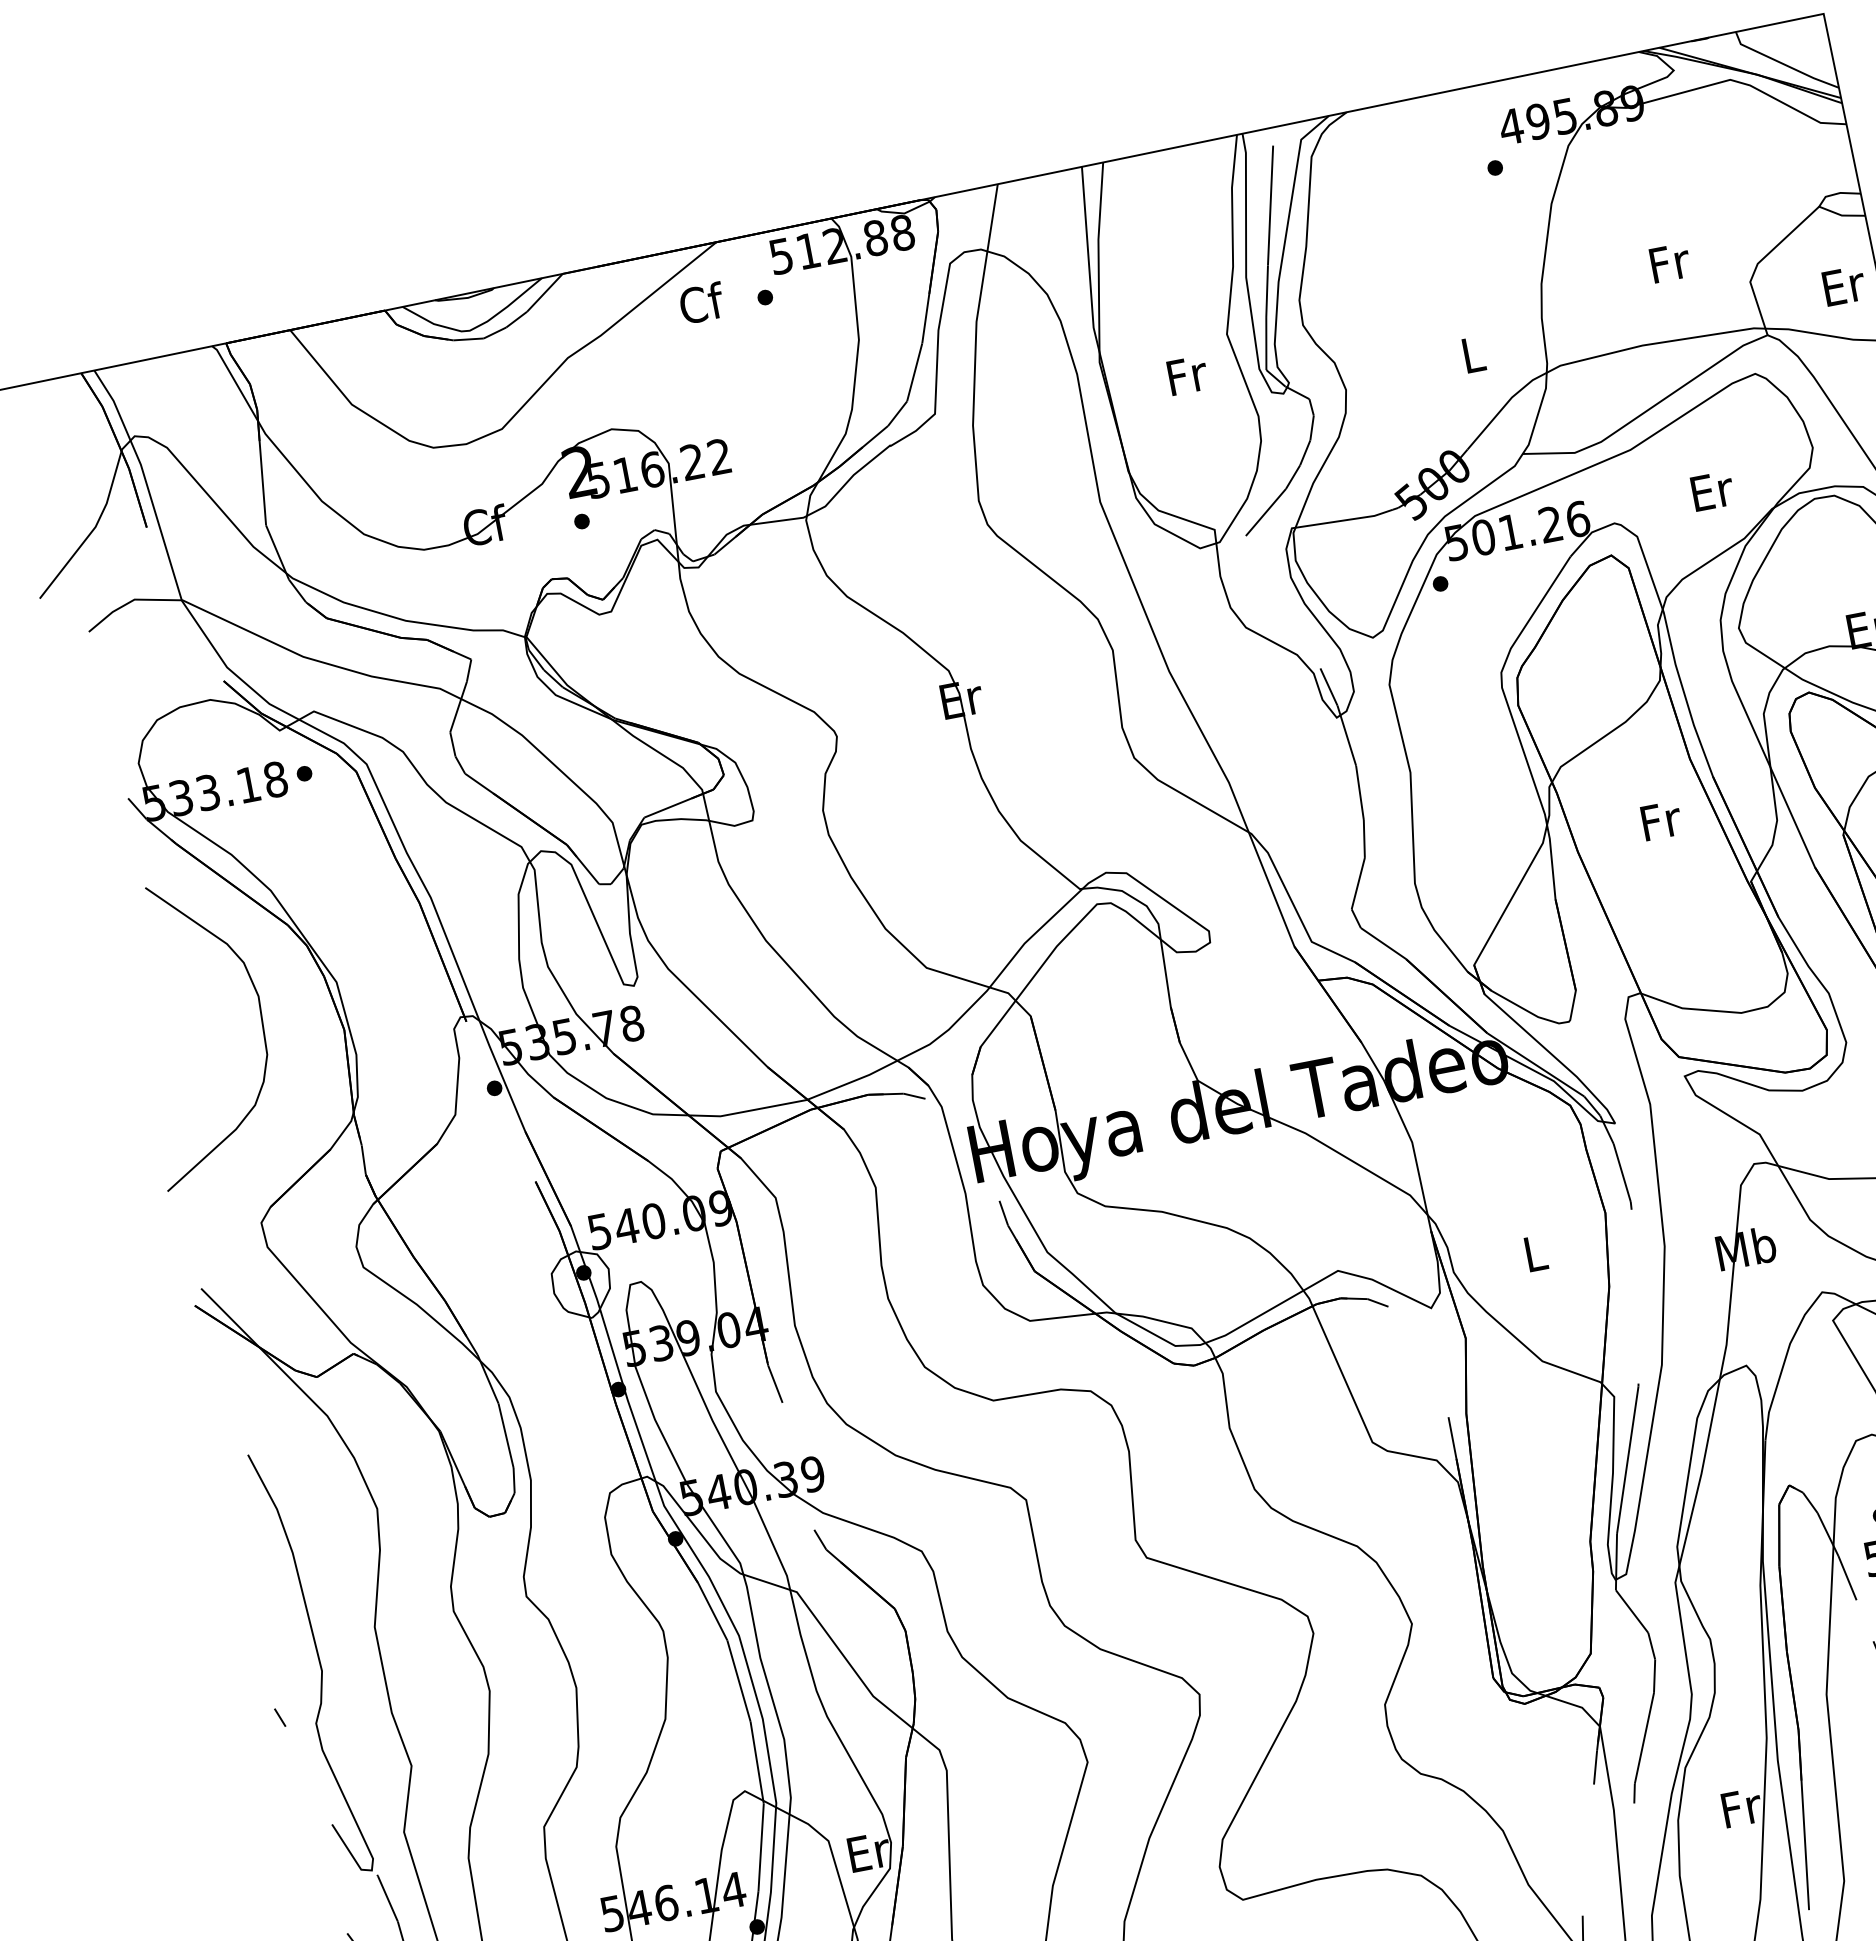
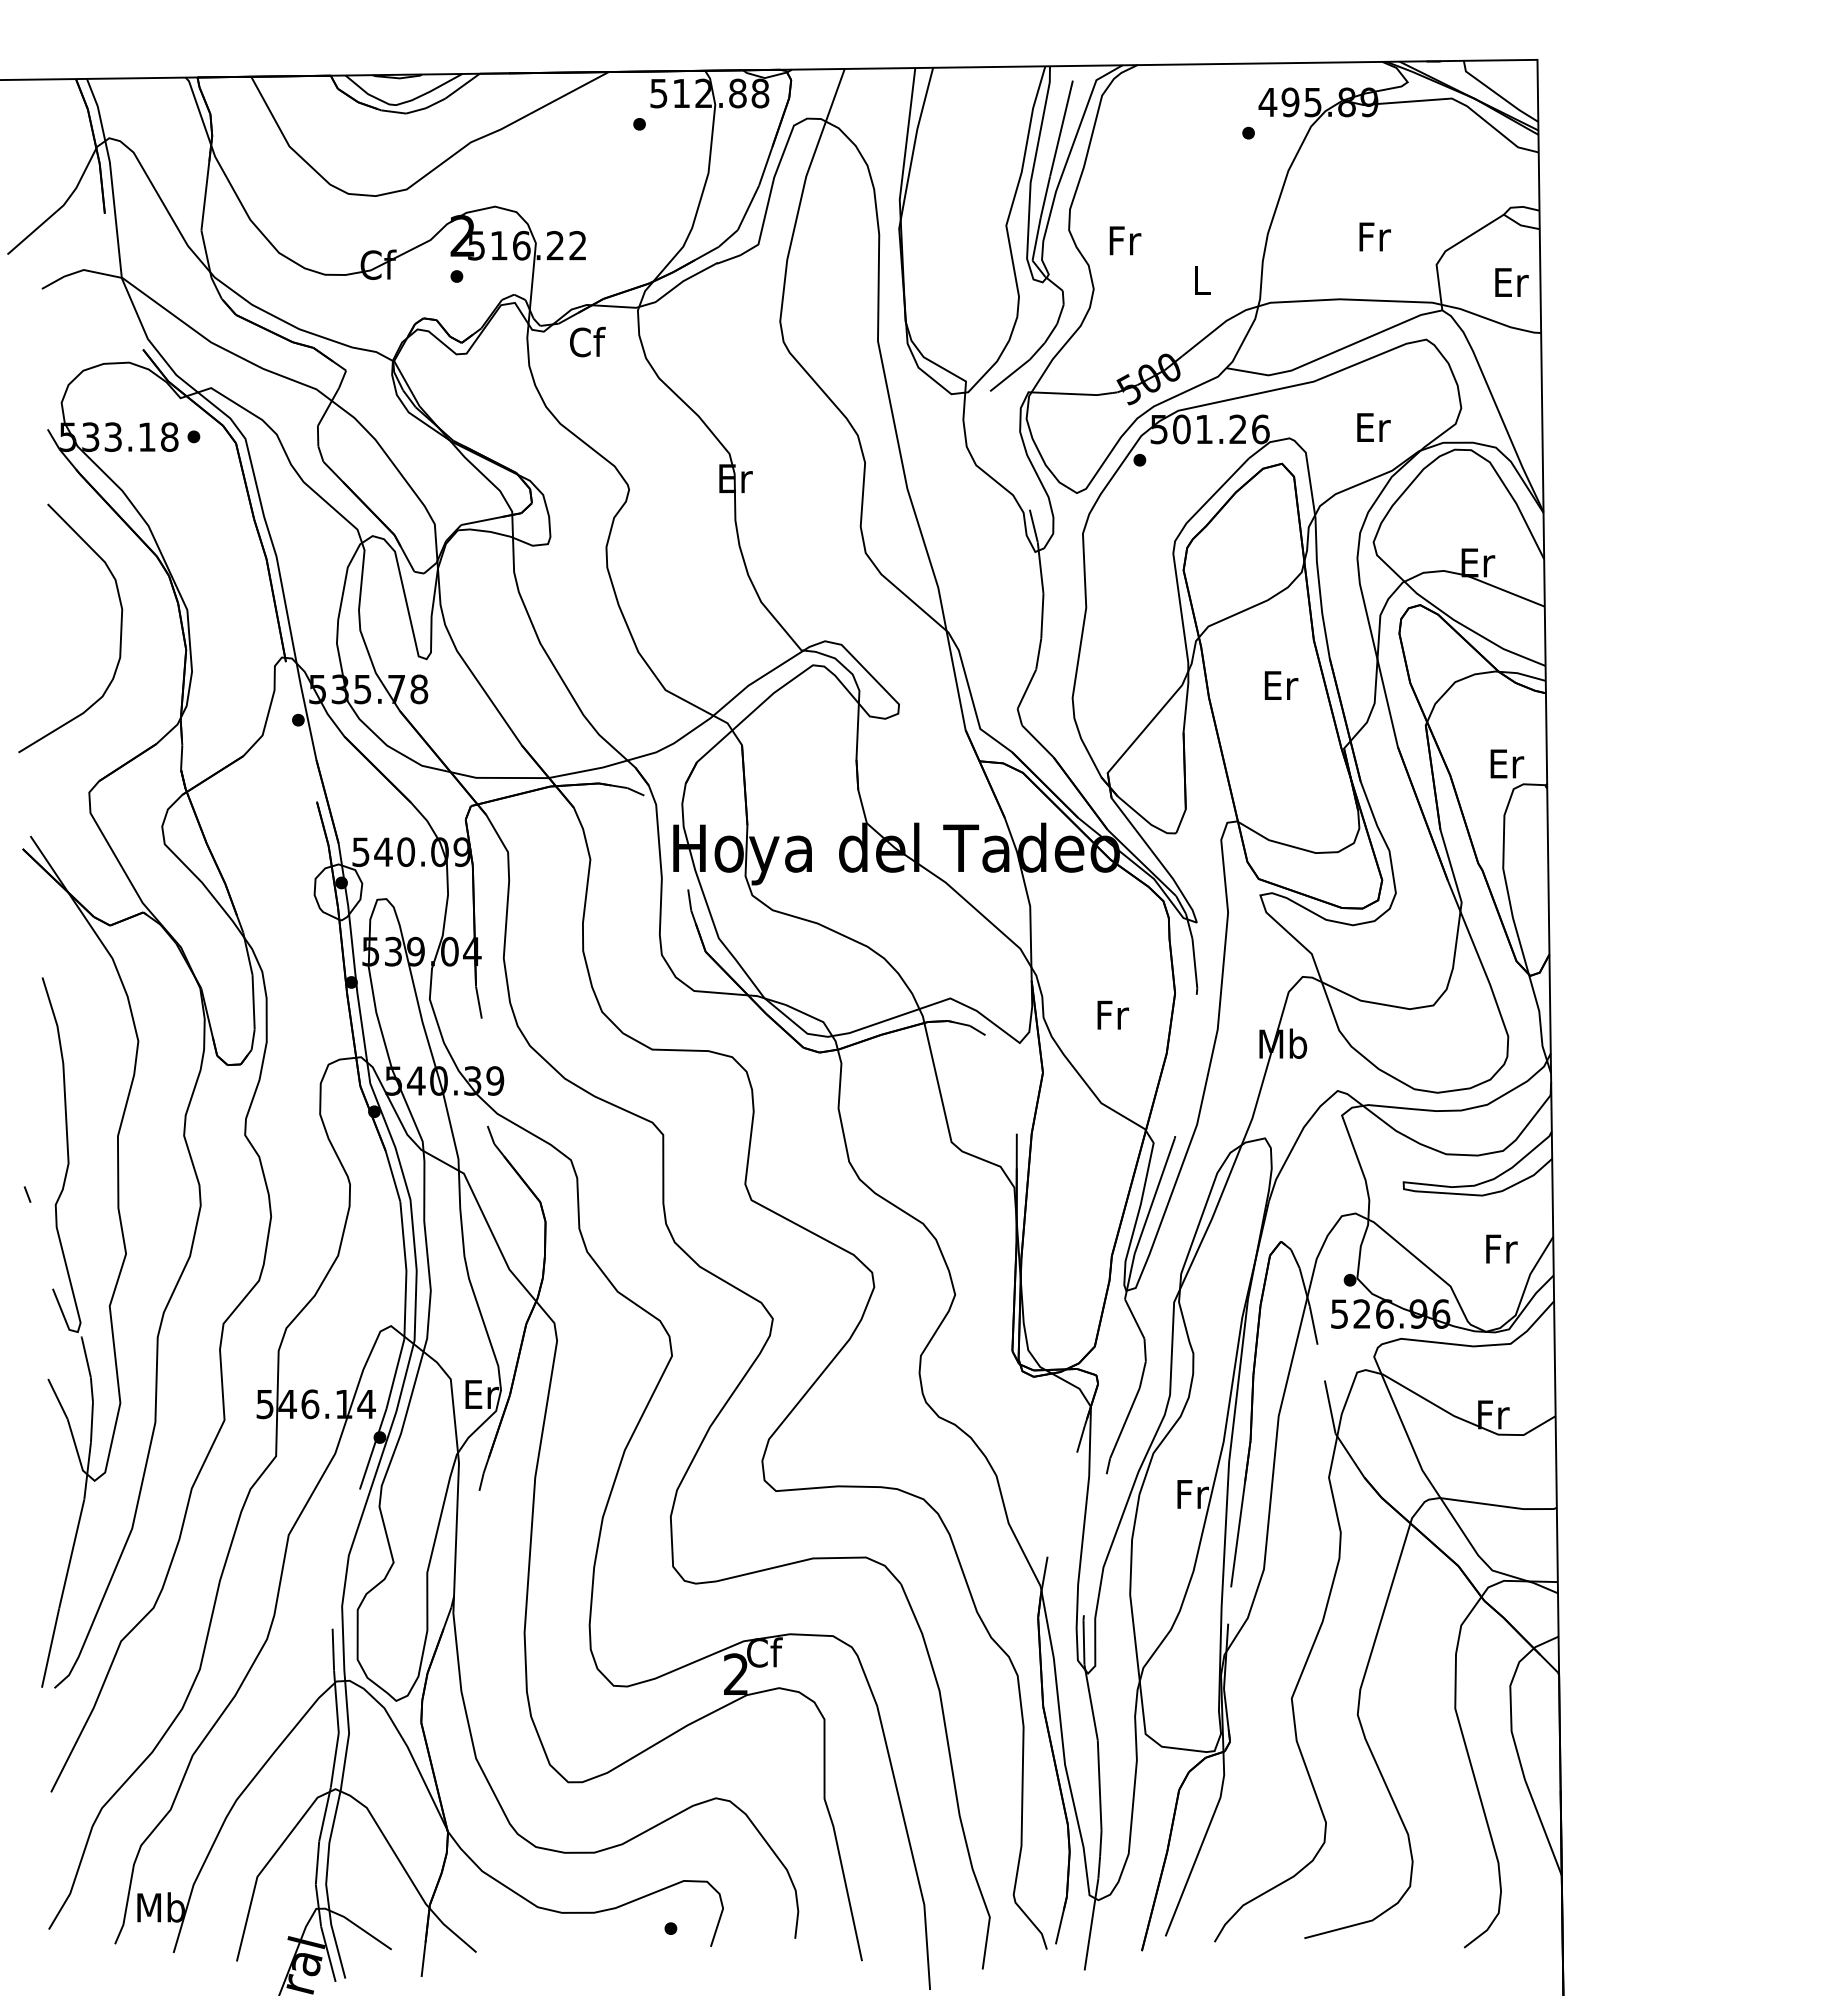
text: (701, 302) -> (587, 341), moved
text: (1187, 375) -> (1125, 240), moved
text: (1661, 820) -> (1281, 685), Fr -> Er
text: (1536, 1252) -> (1113, 1014), L -> Fr

